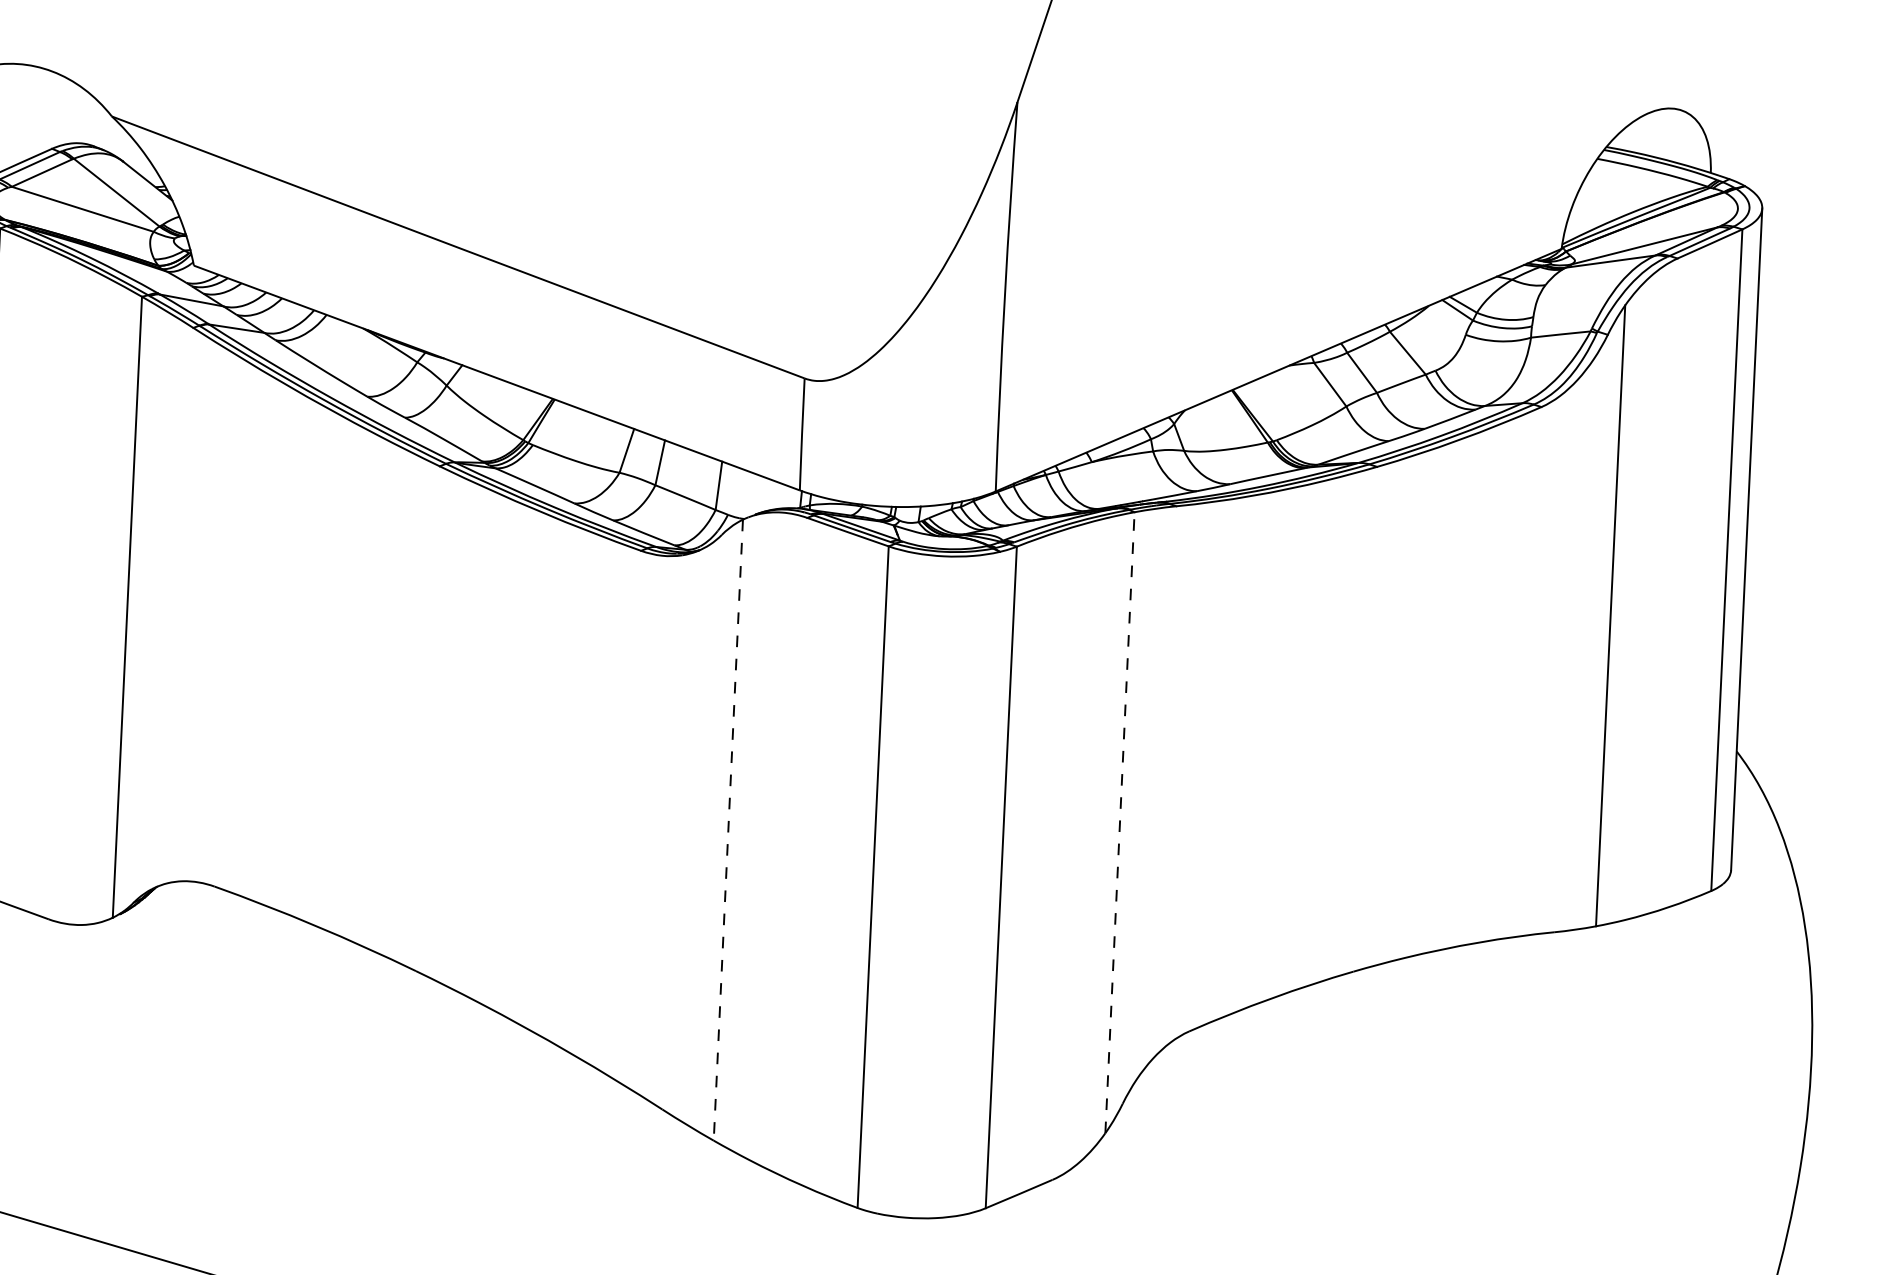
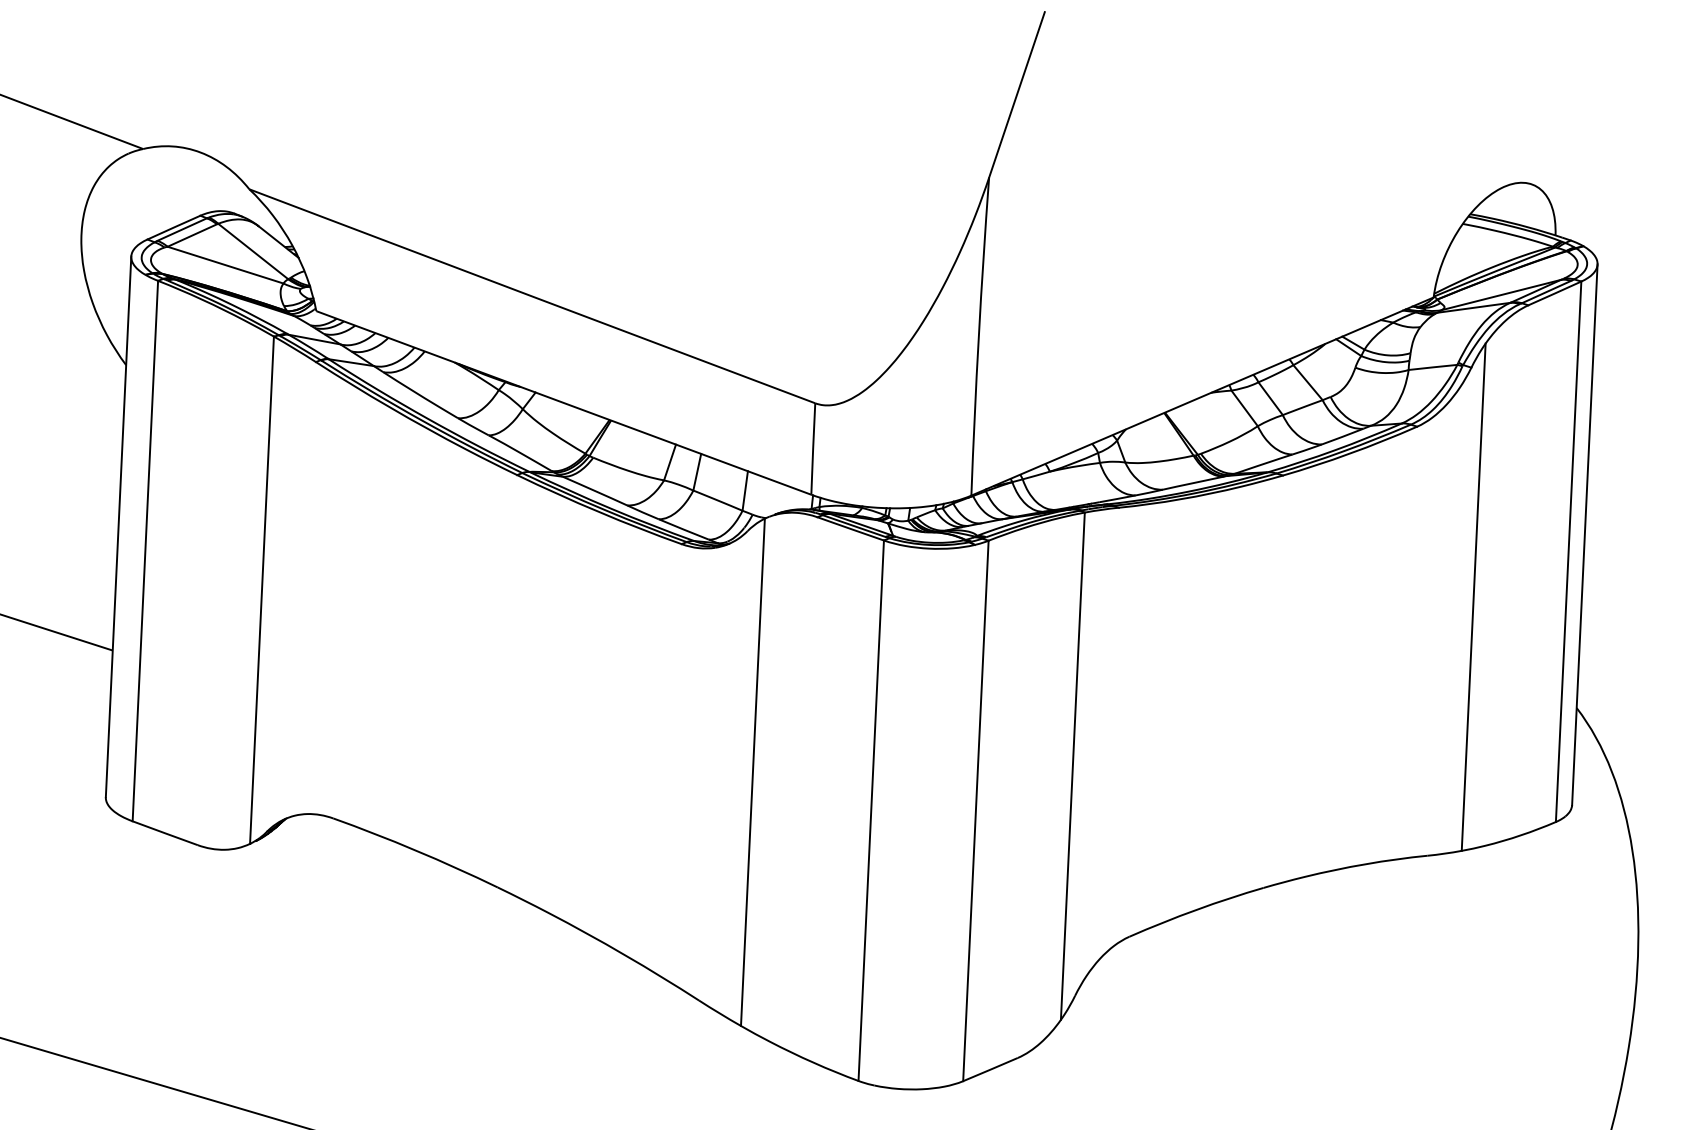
line: (1119, 823) -> (1072, 766), dashed -> solid
line: (727, 830) -> (752, 772), dashed -> solid

